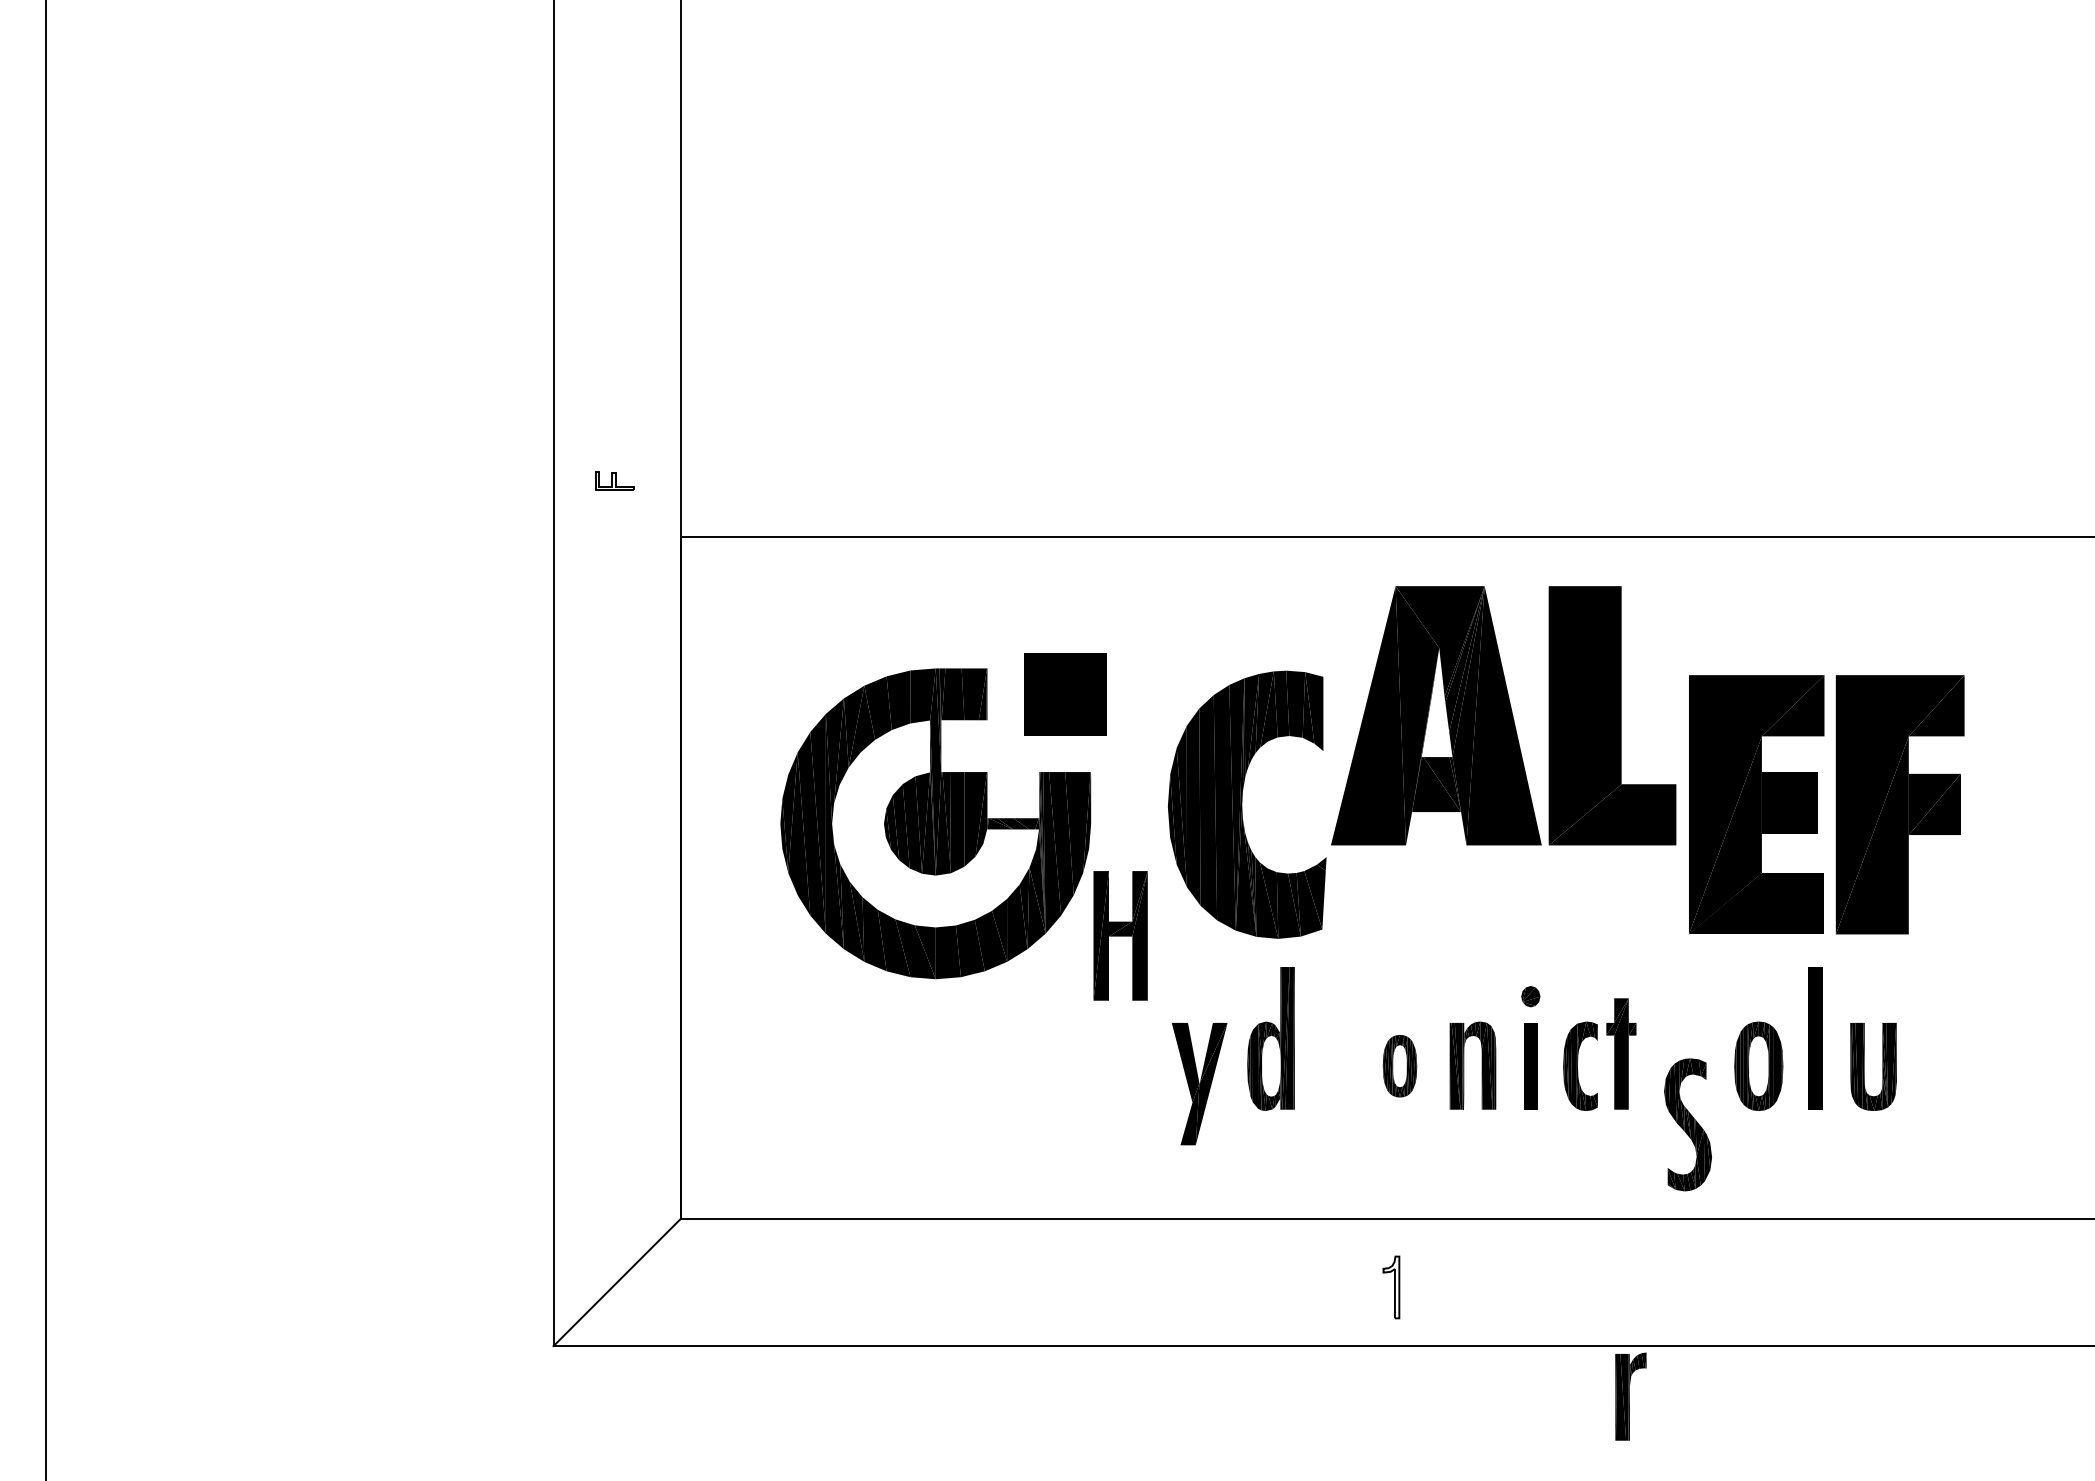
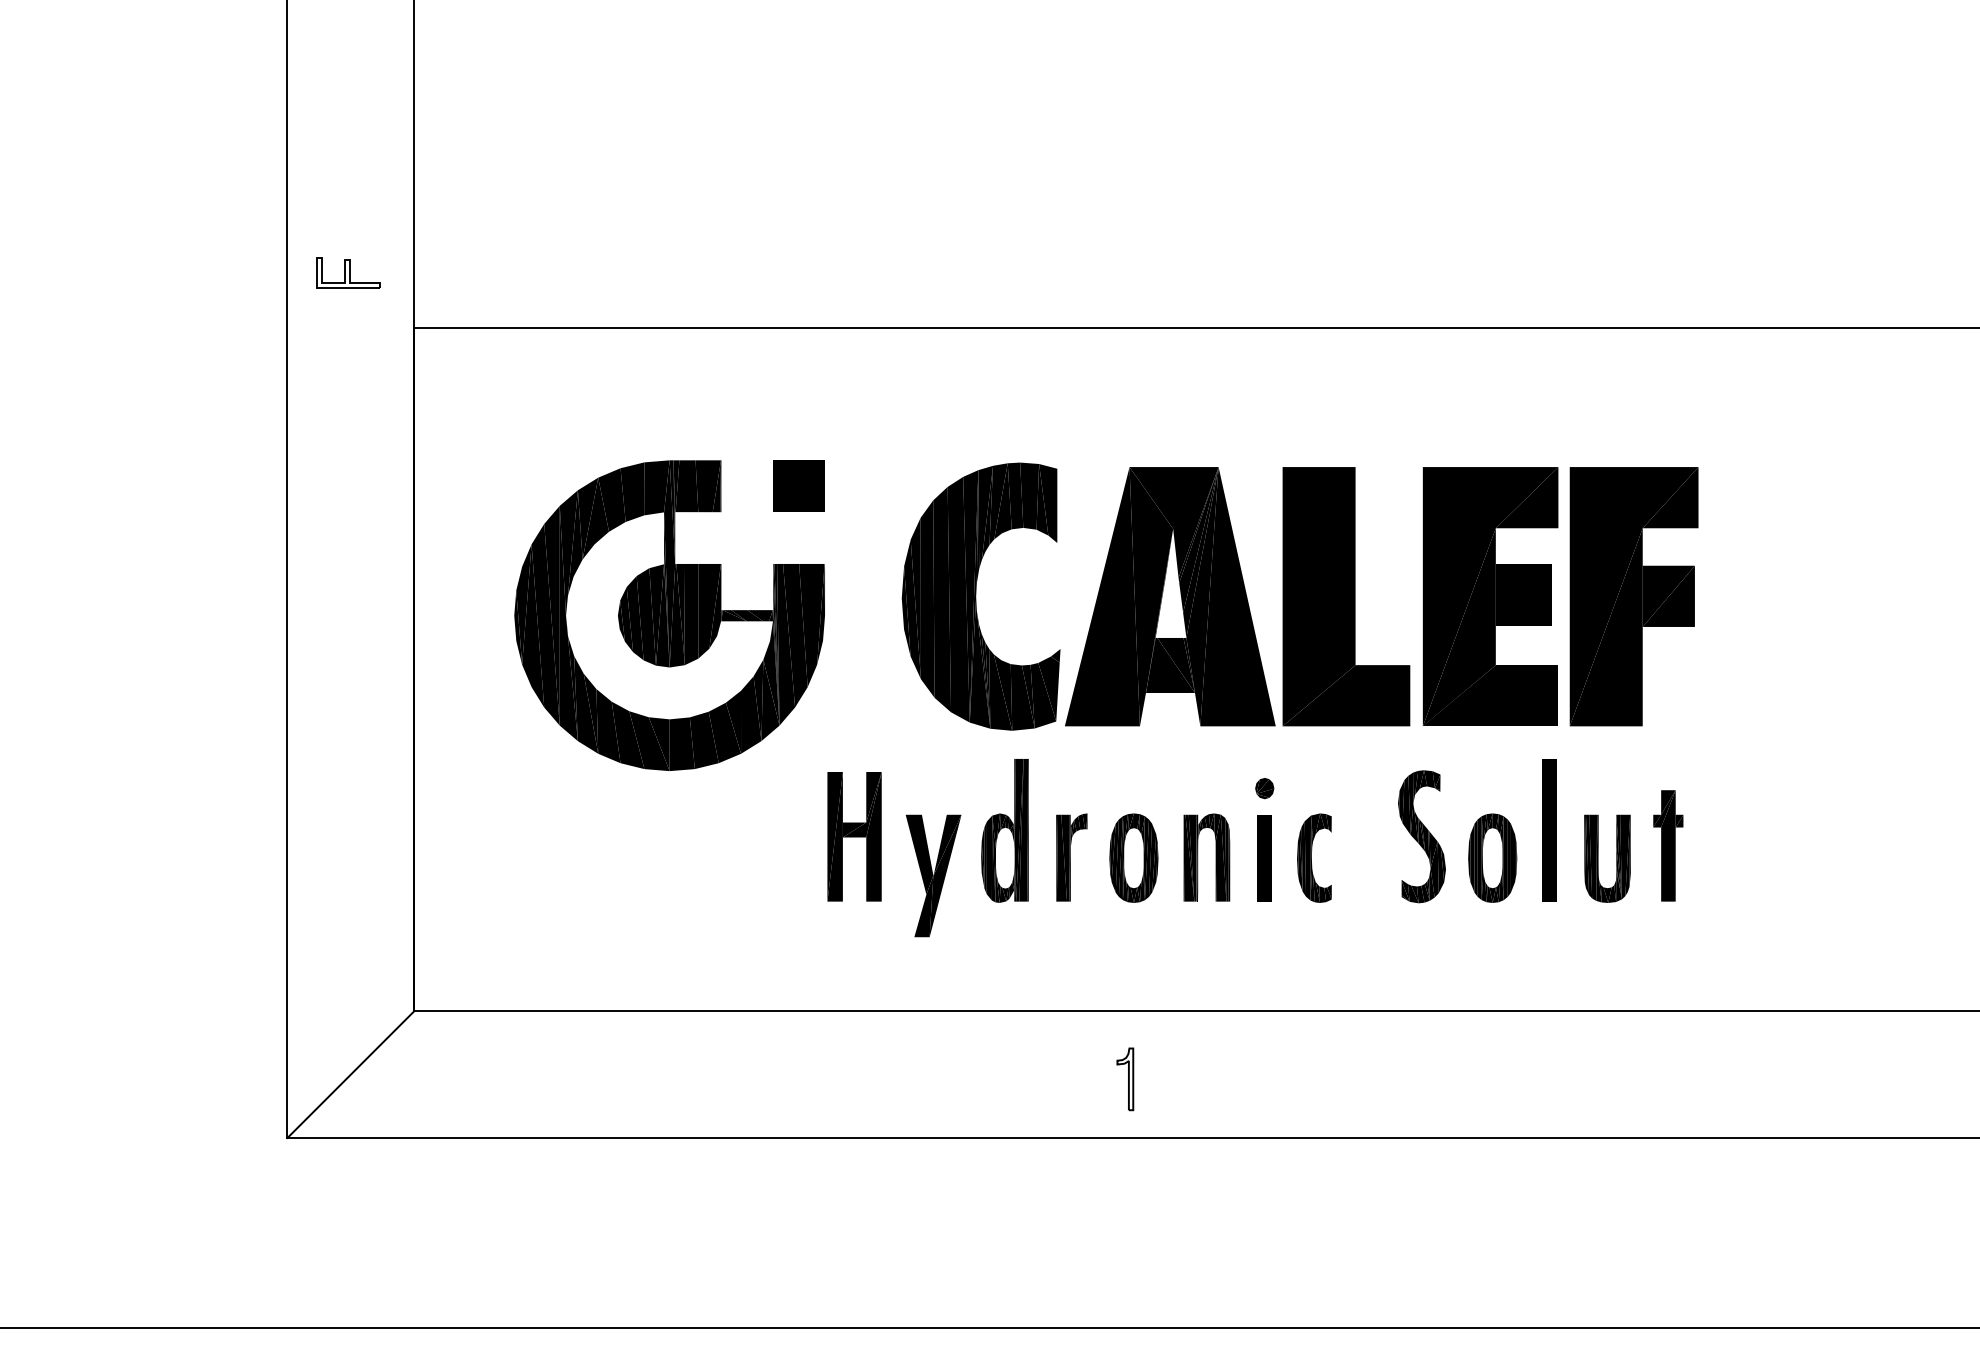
part: (614, 480) -> (348, 272), size x1.67
part: (1064, 693) -> (798, 485), size x0.62
part: (1503, 715) -> (1237, 596), moved
part: (1120, 935) -> (854, 836), moved
part: (1621, 1053) -> (1668, 845), moved
part: (1399, 1065) -> (1133, 857), size x1.43
part: (1688, 1124) -> (1422, 836), moved
part: (1630, 1396) -> (1071, 857), moved

